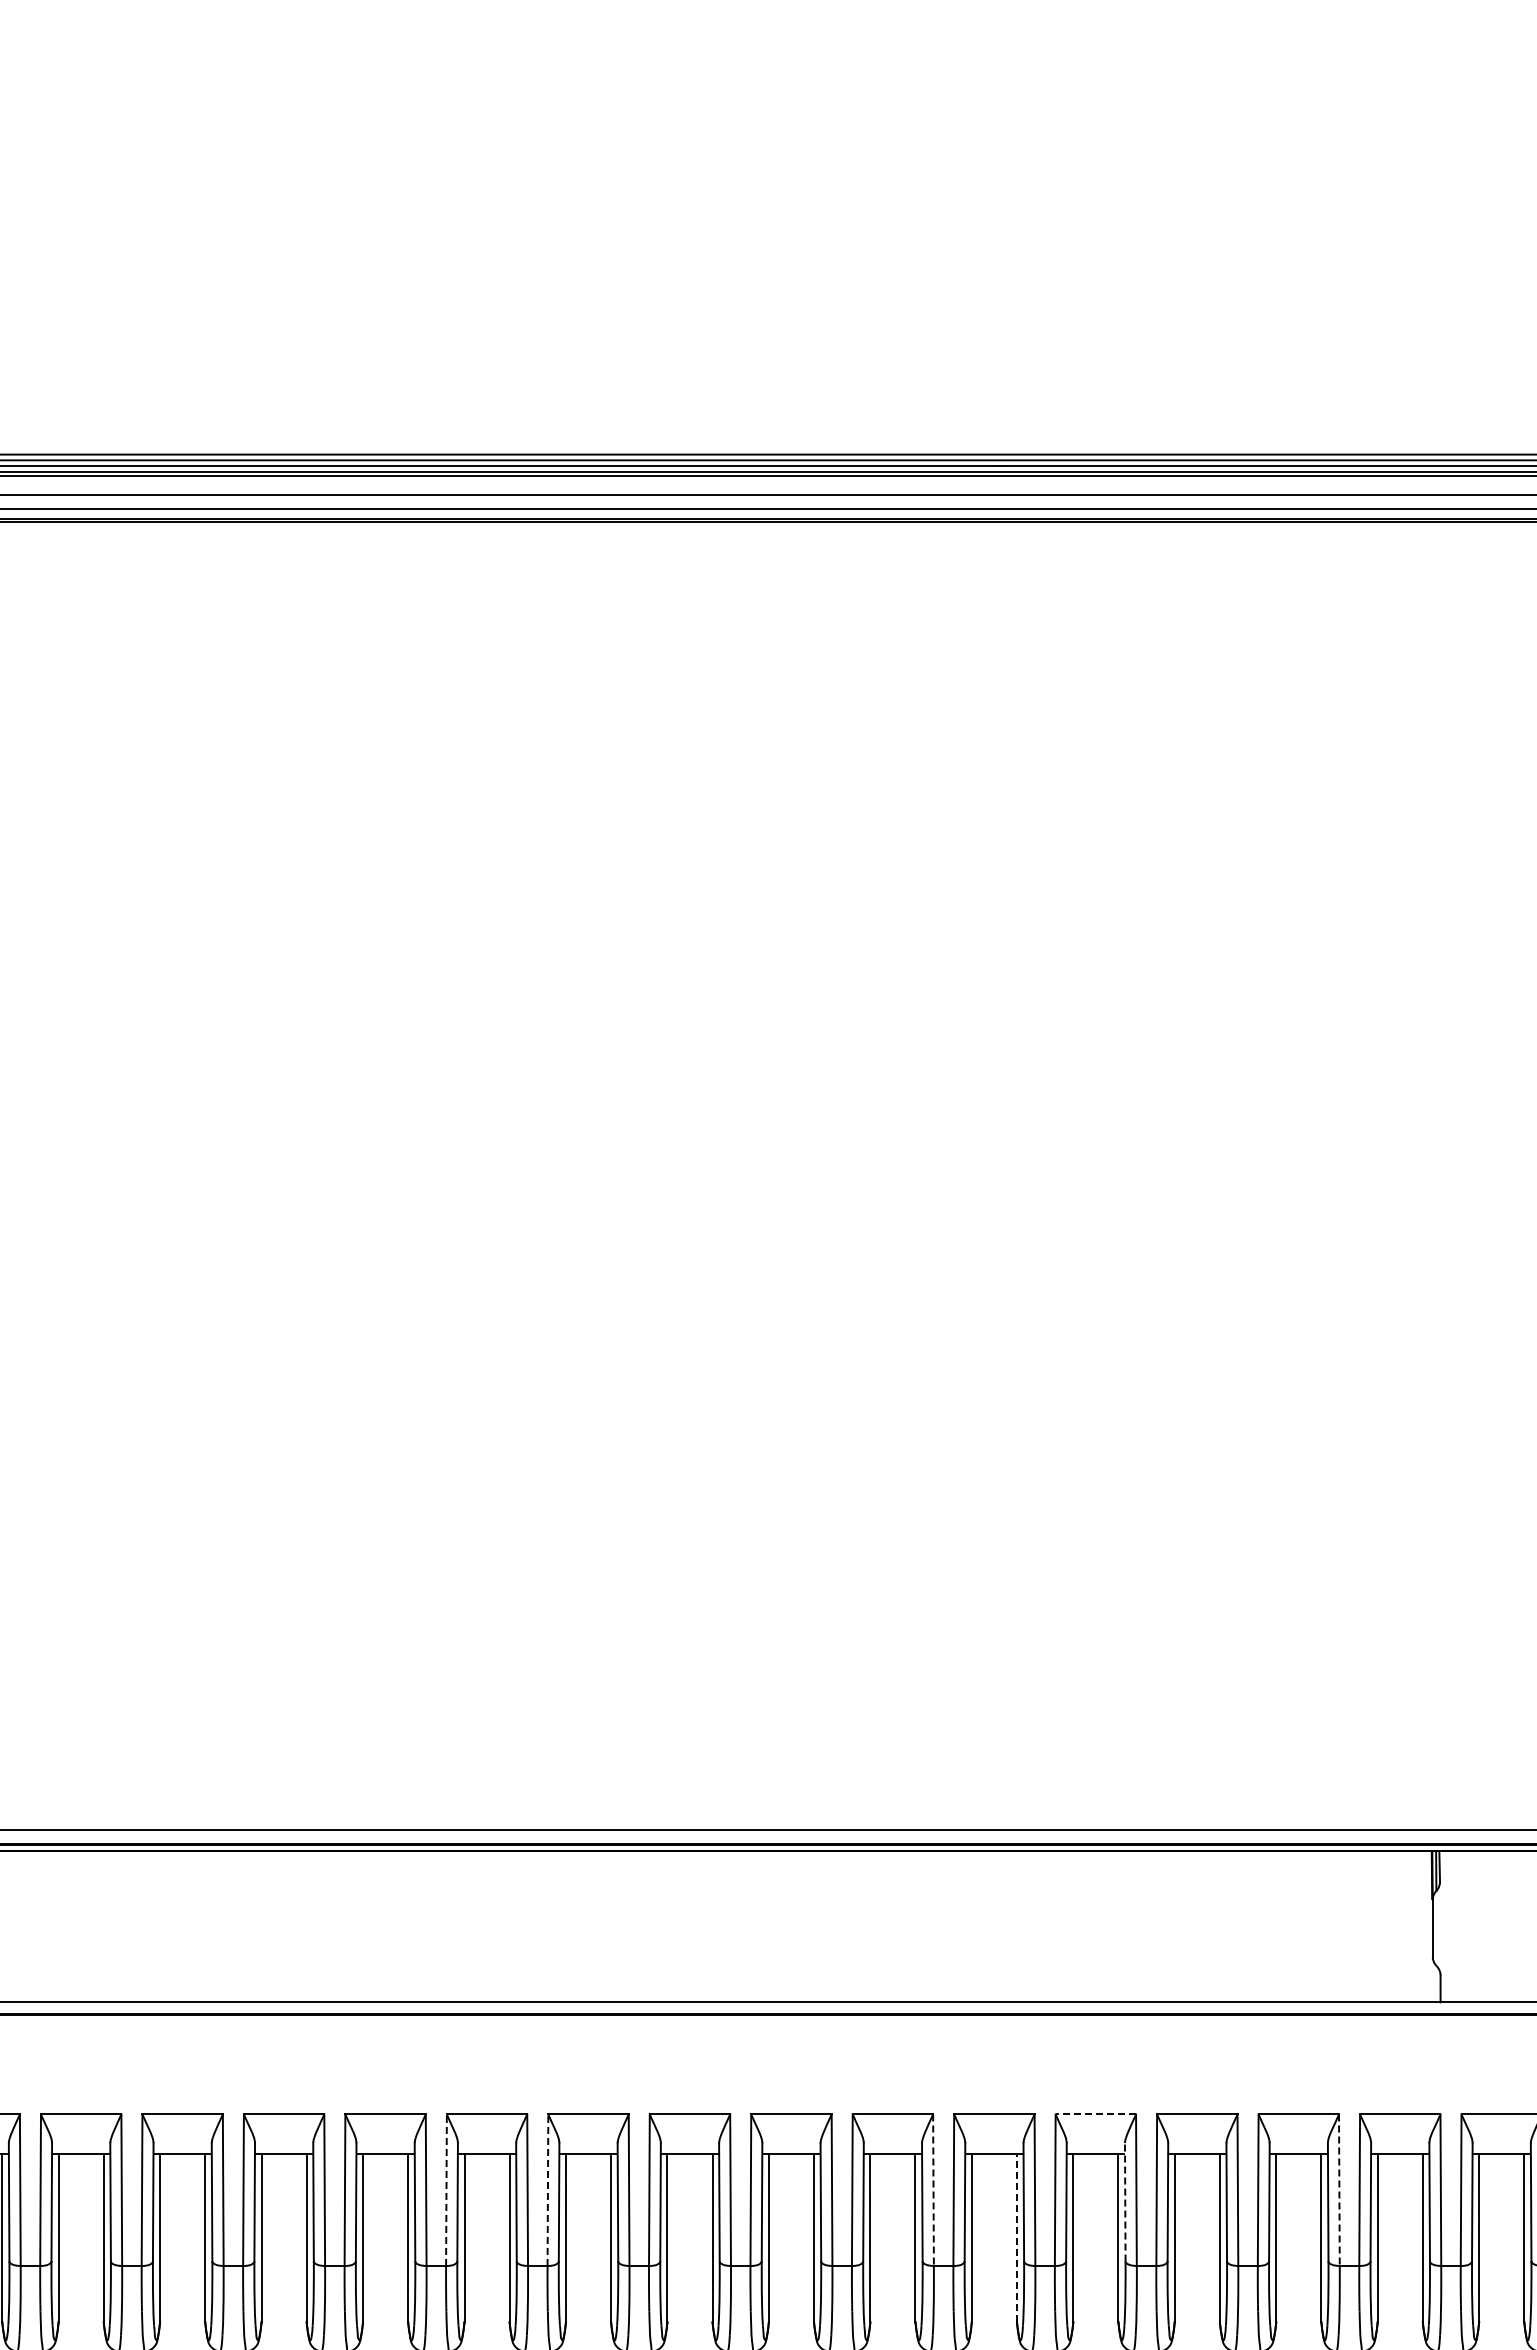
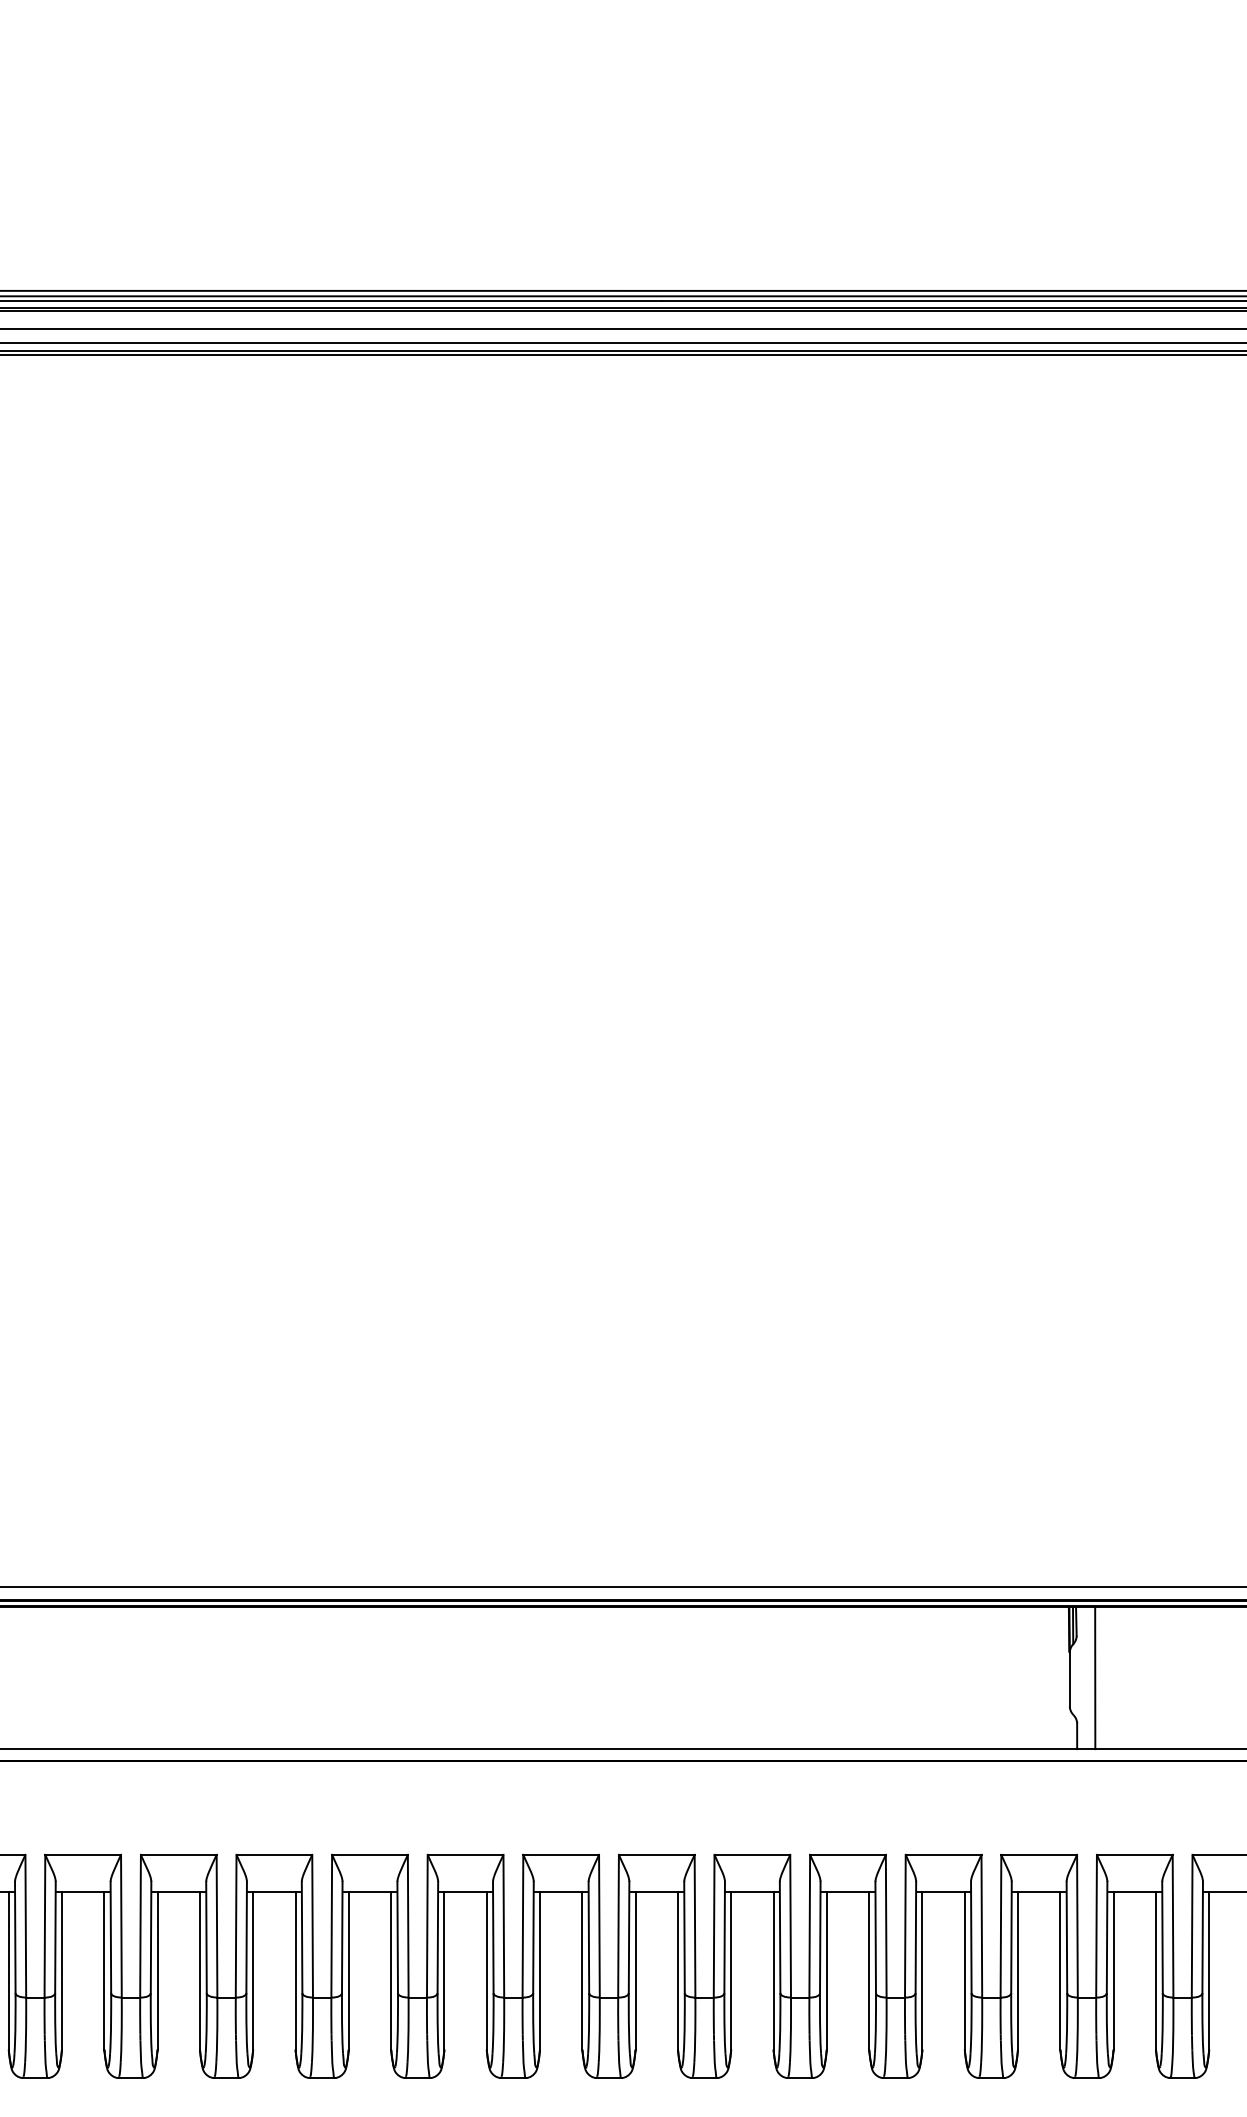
line: (1459, 1926) -> (1095, 1677), added
line: (1095, 2114) -> (752, 1854), dashed -> solid
line: (446, 2190) -> (140, 1926), dashed -> solid
line: (547, 2190) -> (235, 1926), dashed -> solid
line: (933, 2190) -> (599, 1926), dashed -> solid
line: (1339, 2190) -> (981, 1926), dashed -> solid
line: (1125, 2201) -> (780, 1936), dashed -> solid
line: (1016, 2237) -> (677, 1970), dashed -> solid

